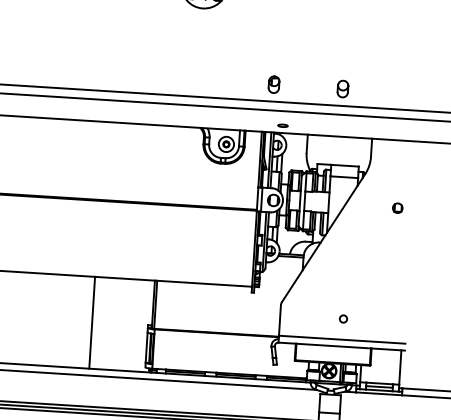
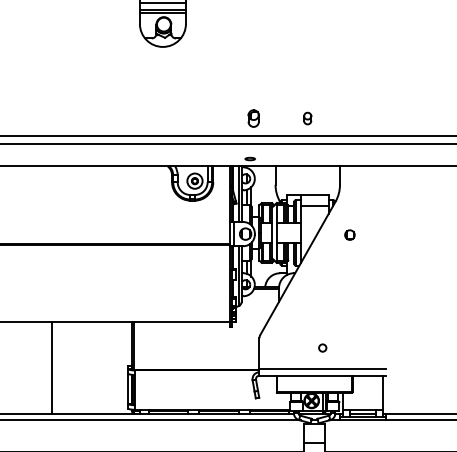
part: (273, 84) -> (253, 118), moved
part: (342, 88) -> (307, 118), size x0.7
part: (397, 207) -> (349, 234), moved
line: (92, 322) -> (52, 367), moved

